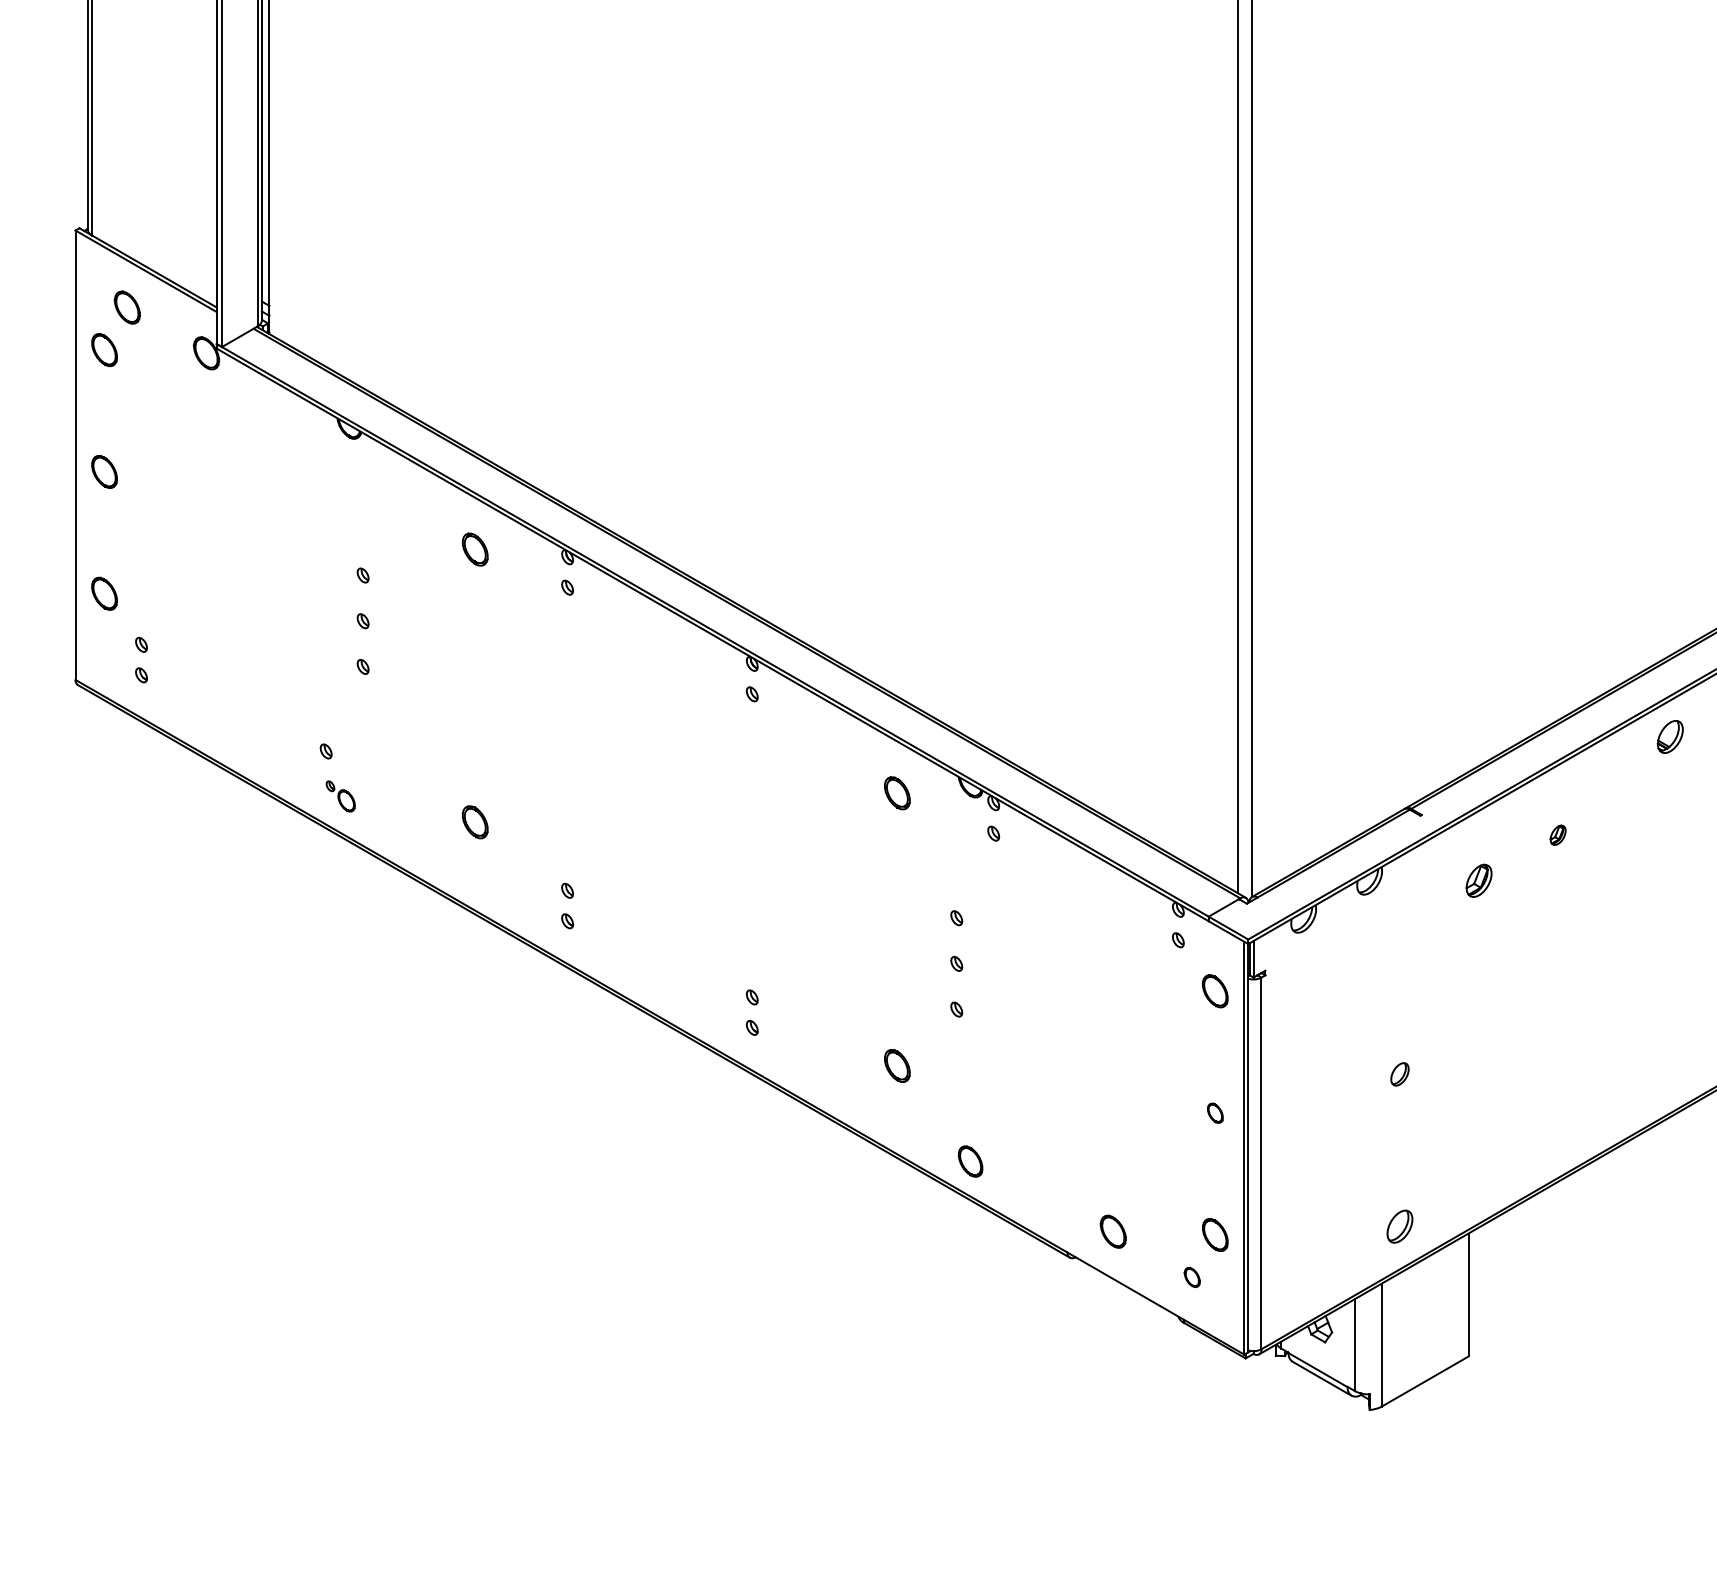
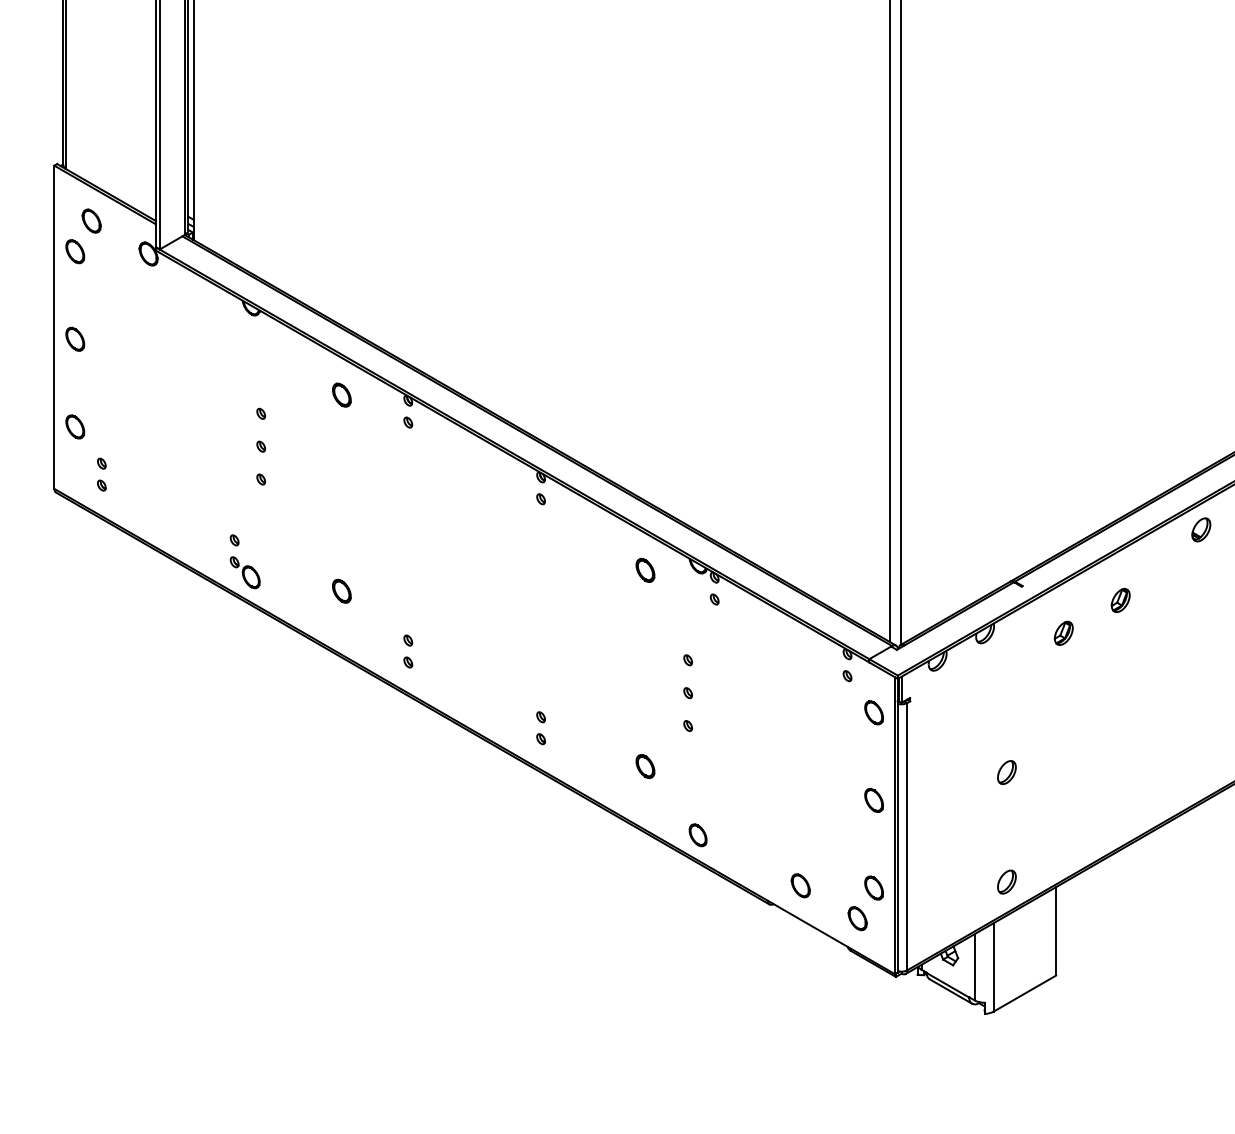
part: (340, 796) -> (244, 572), size x1.43
part: (1557, 835) -> (1120, 600), size x1.67
part: (1399, 1074) -> (1006, 772), size x1.43
part: (1215, 1113) -> (874, 800), size x1.67
part: (1191, 1277) -> (856, 918), size x1.67

